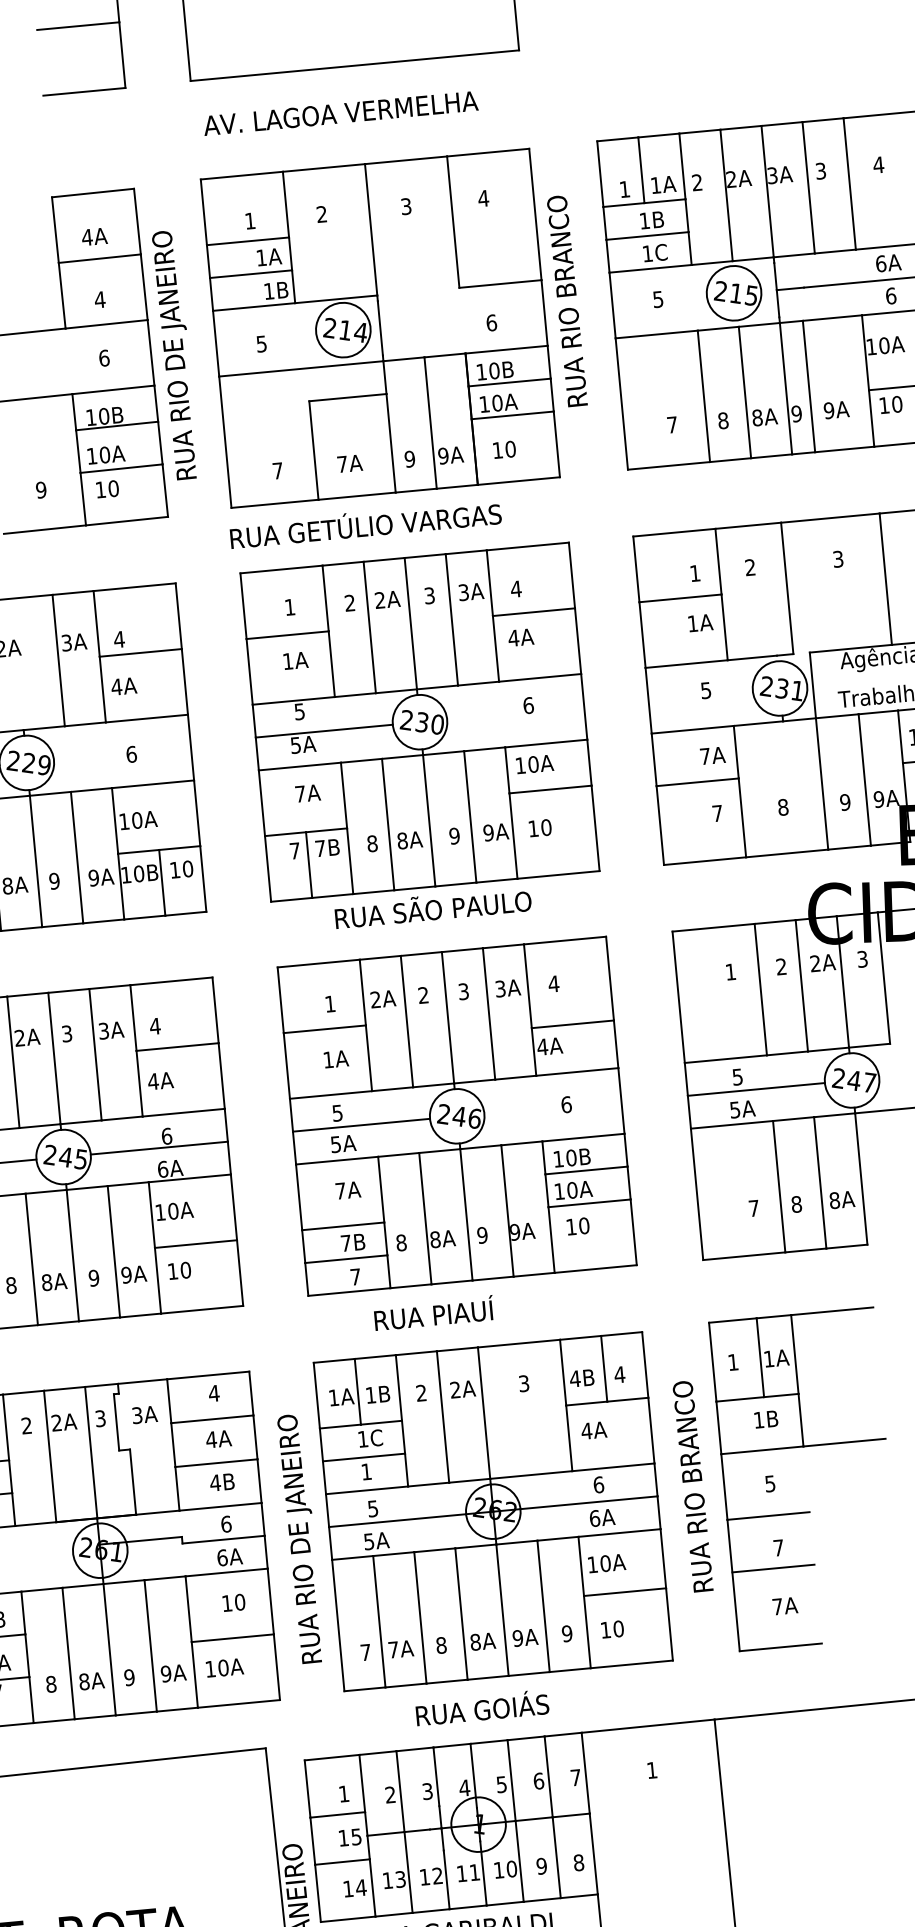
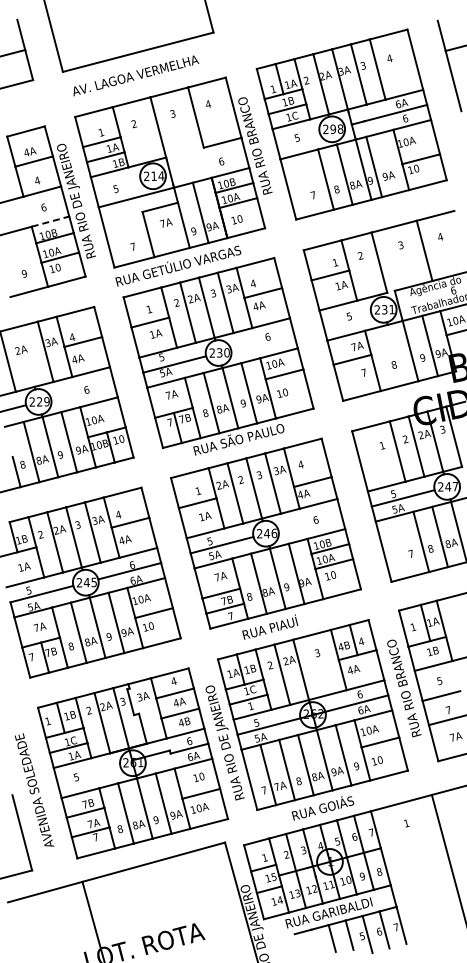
text: (743, 295) -> (336, 129), 215 -> 298
line: (113, 389) -> (50, 221), solid -> dashed
text: (350, 462) -> (166, 222), moved

